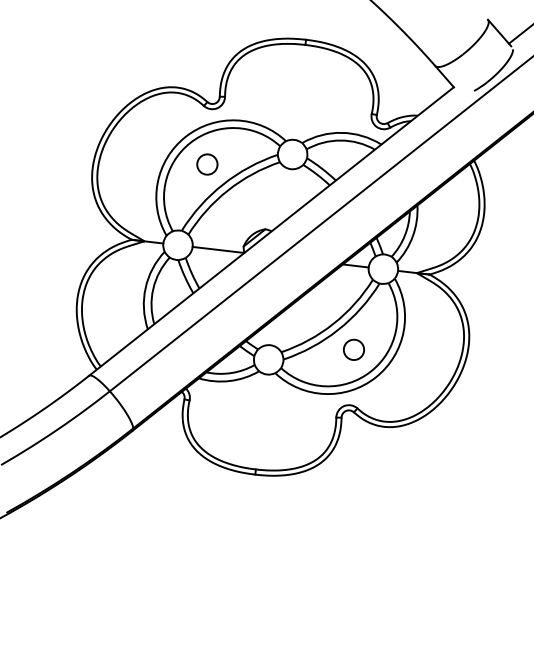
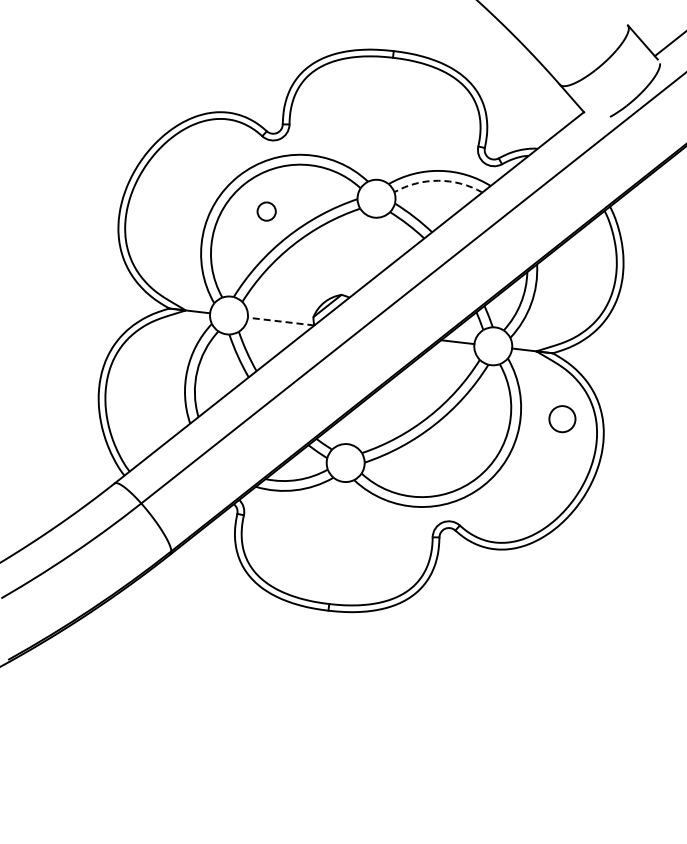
arc: (340, 140) -> (438, 180), solid -> dashed
circle: (207, 164) -> (266, 211), size x0.7
line: (218, 249) -> (280, 321), solid -> dashed
circle: (354, 350) -> (562, 419), moved

